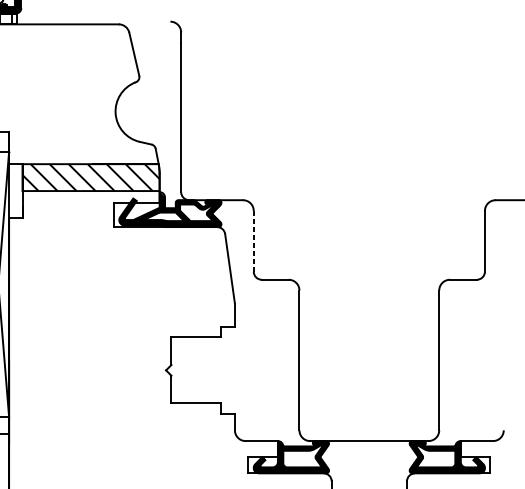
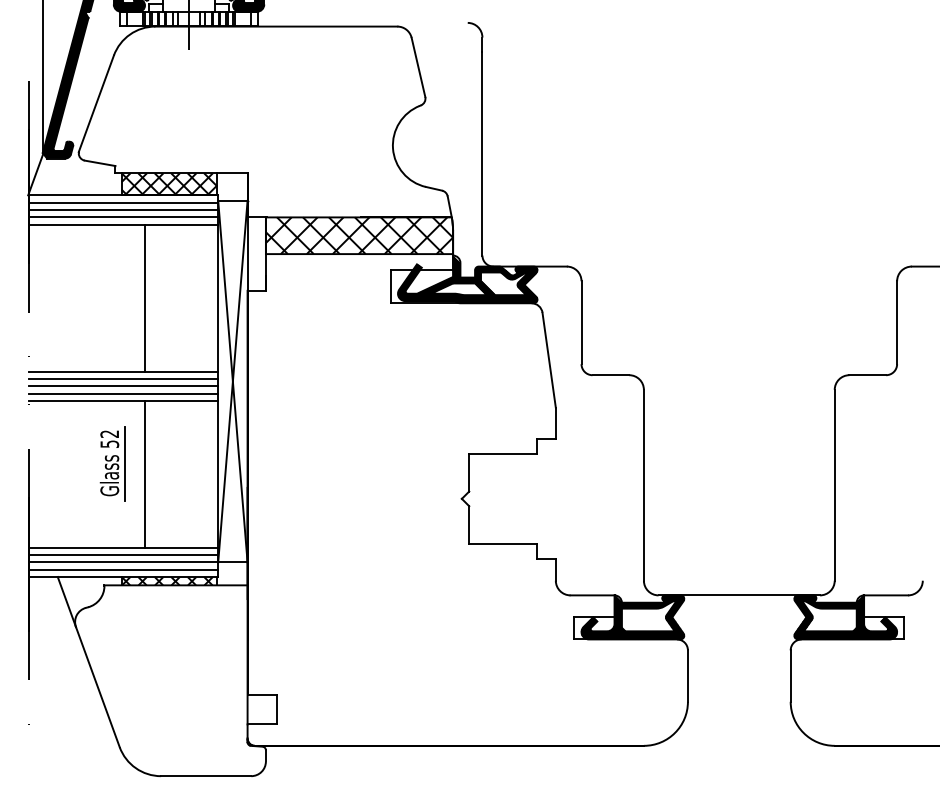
hatch: (91, 177) -> (359, 235), added
line: (253, 241) -> (581, 323), dashed -> solid

